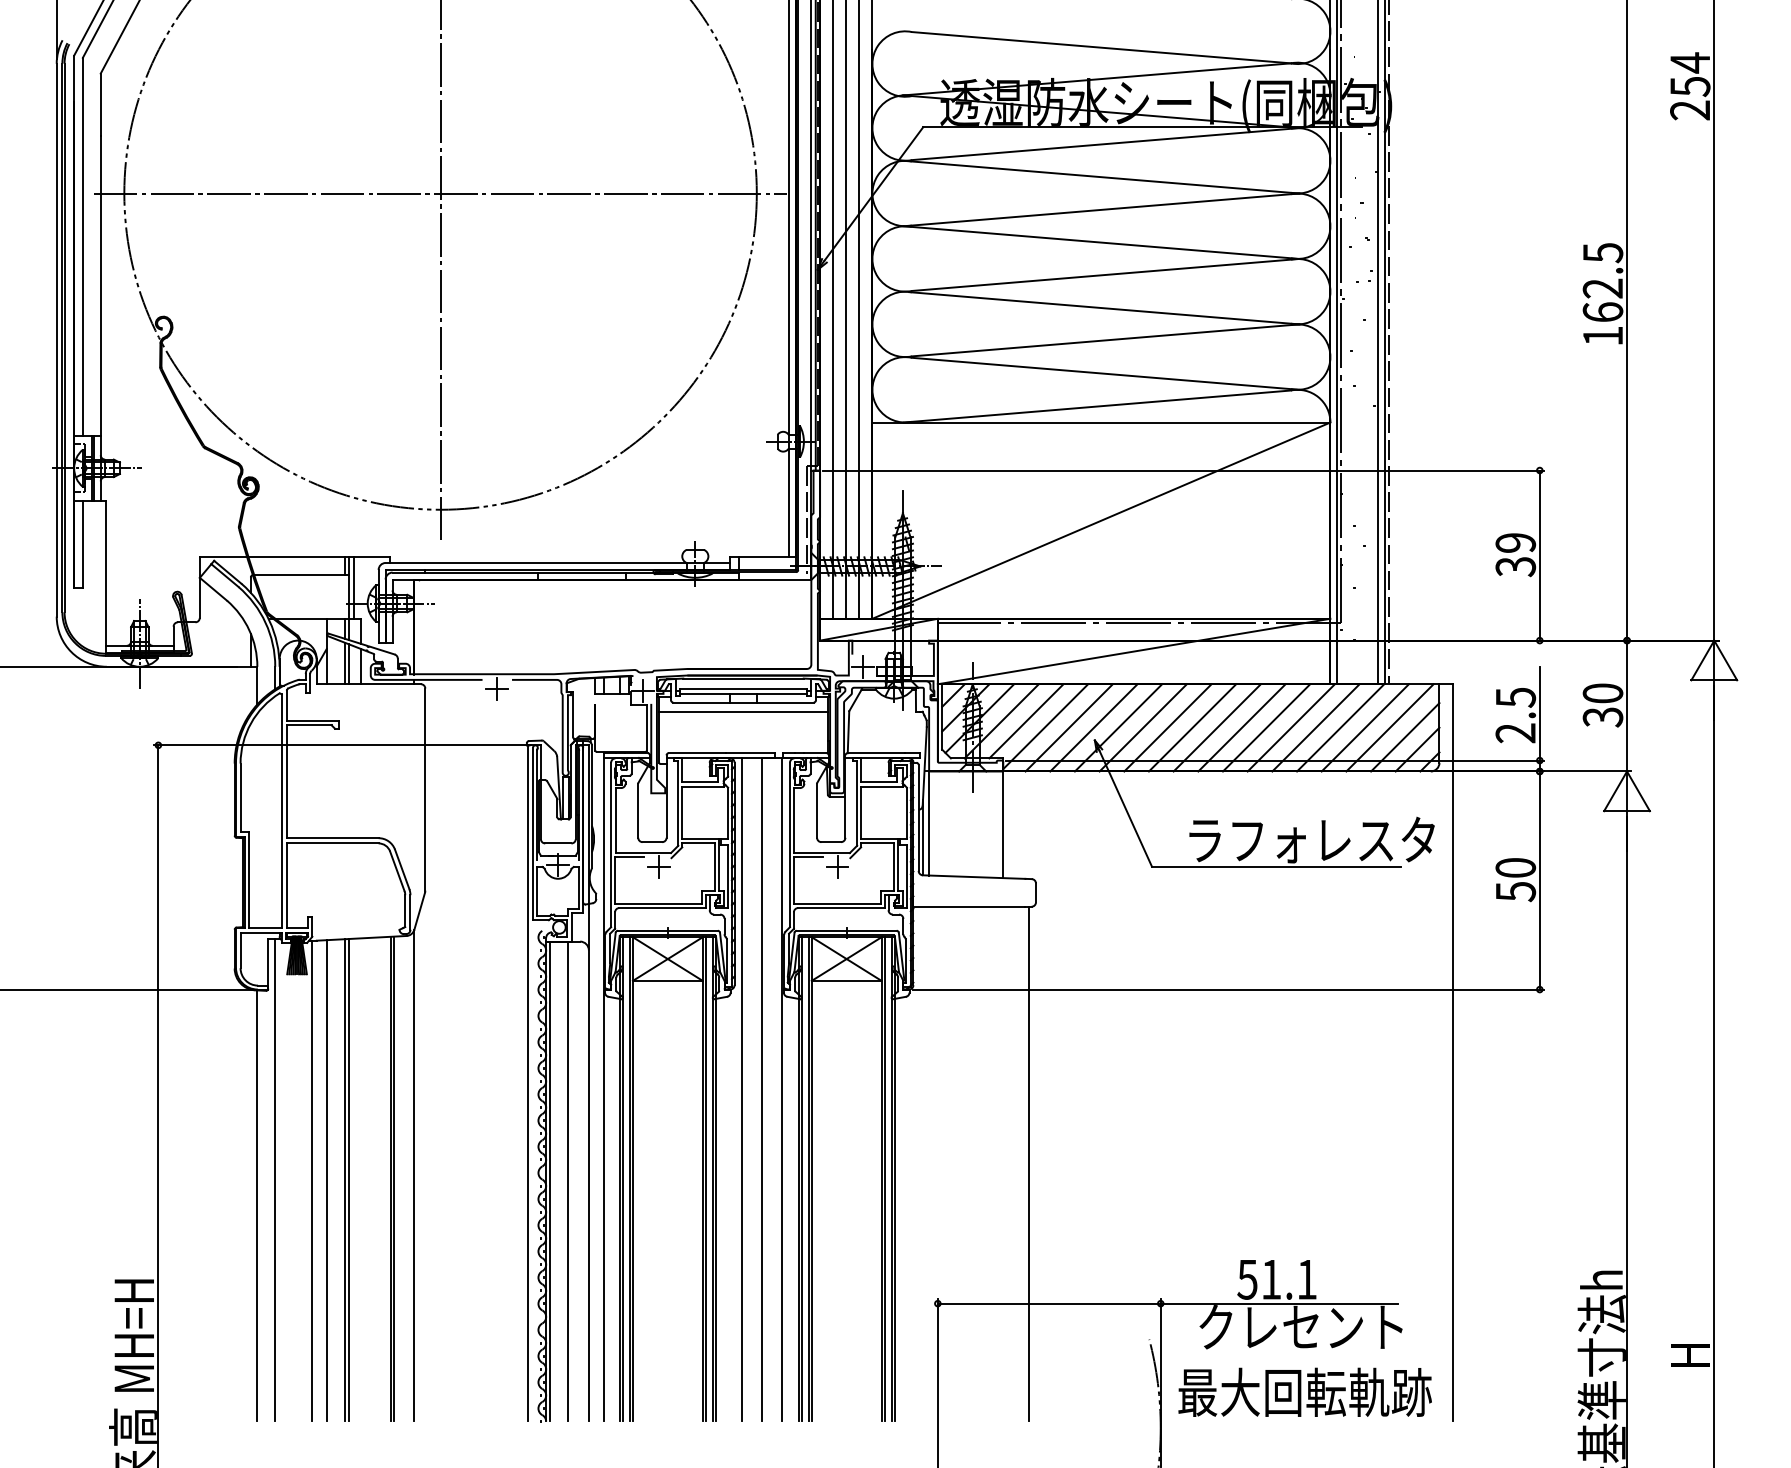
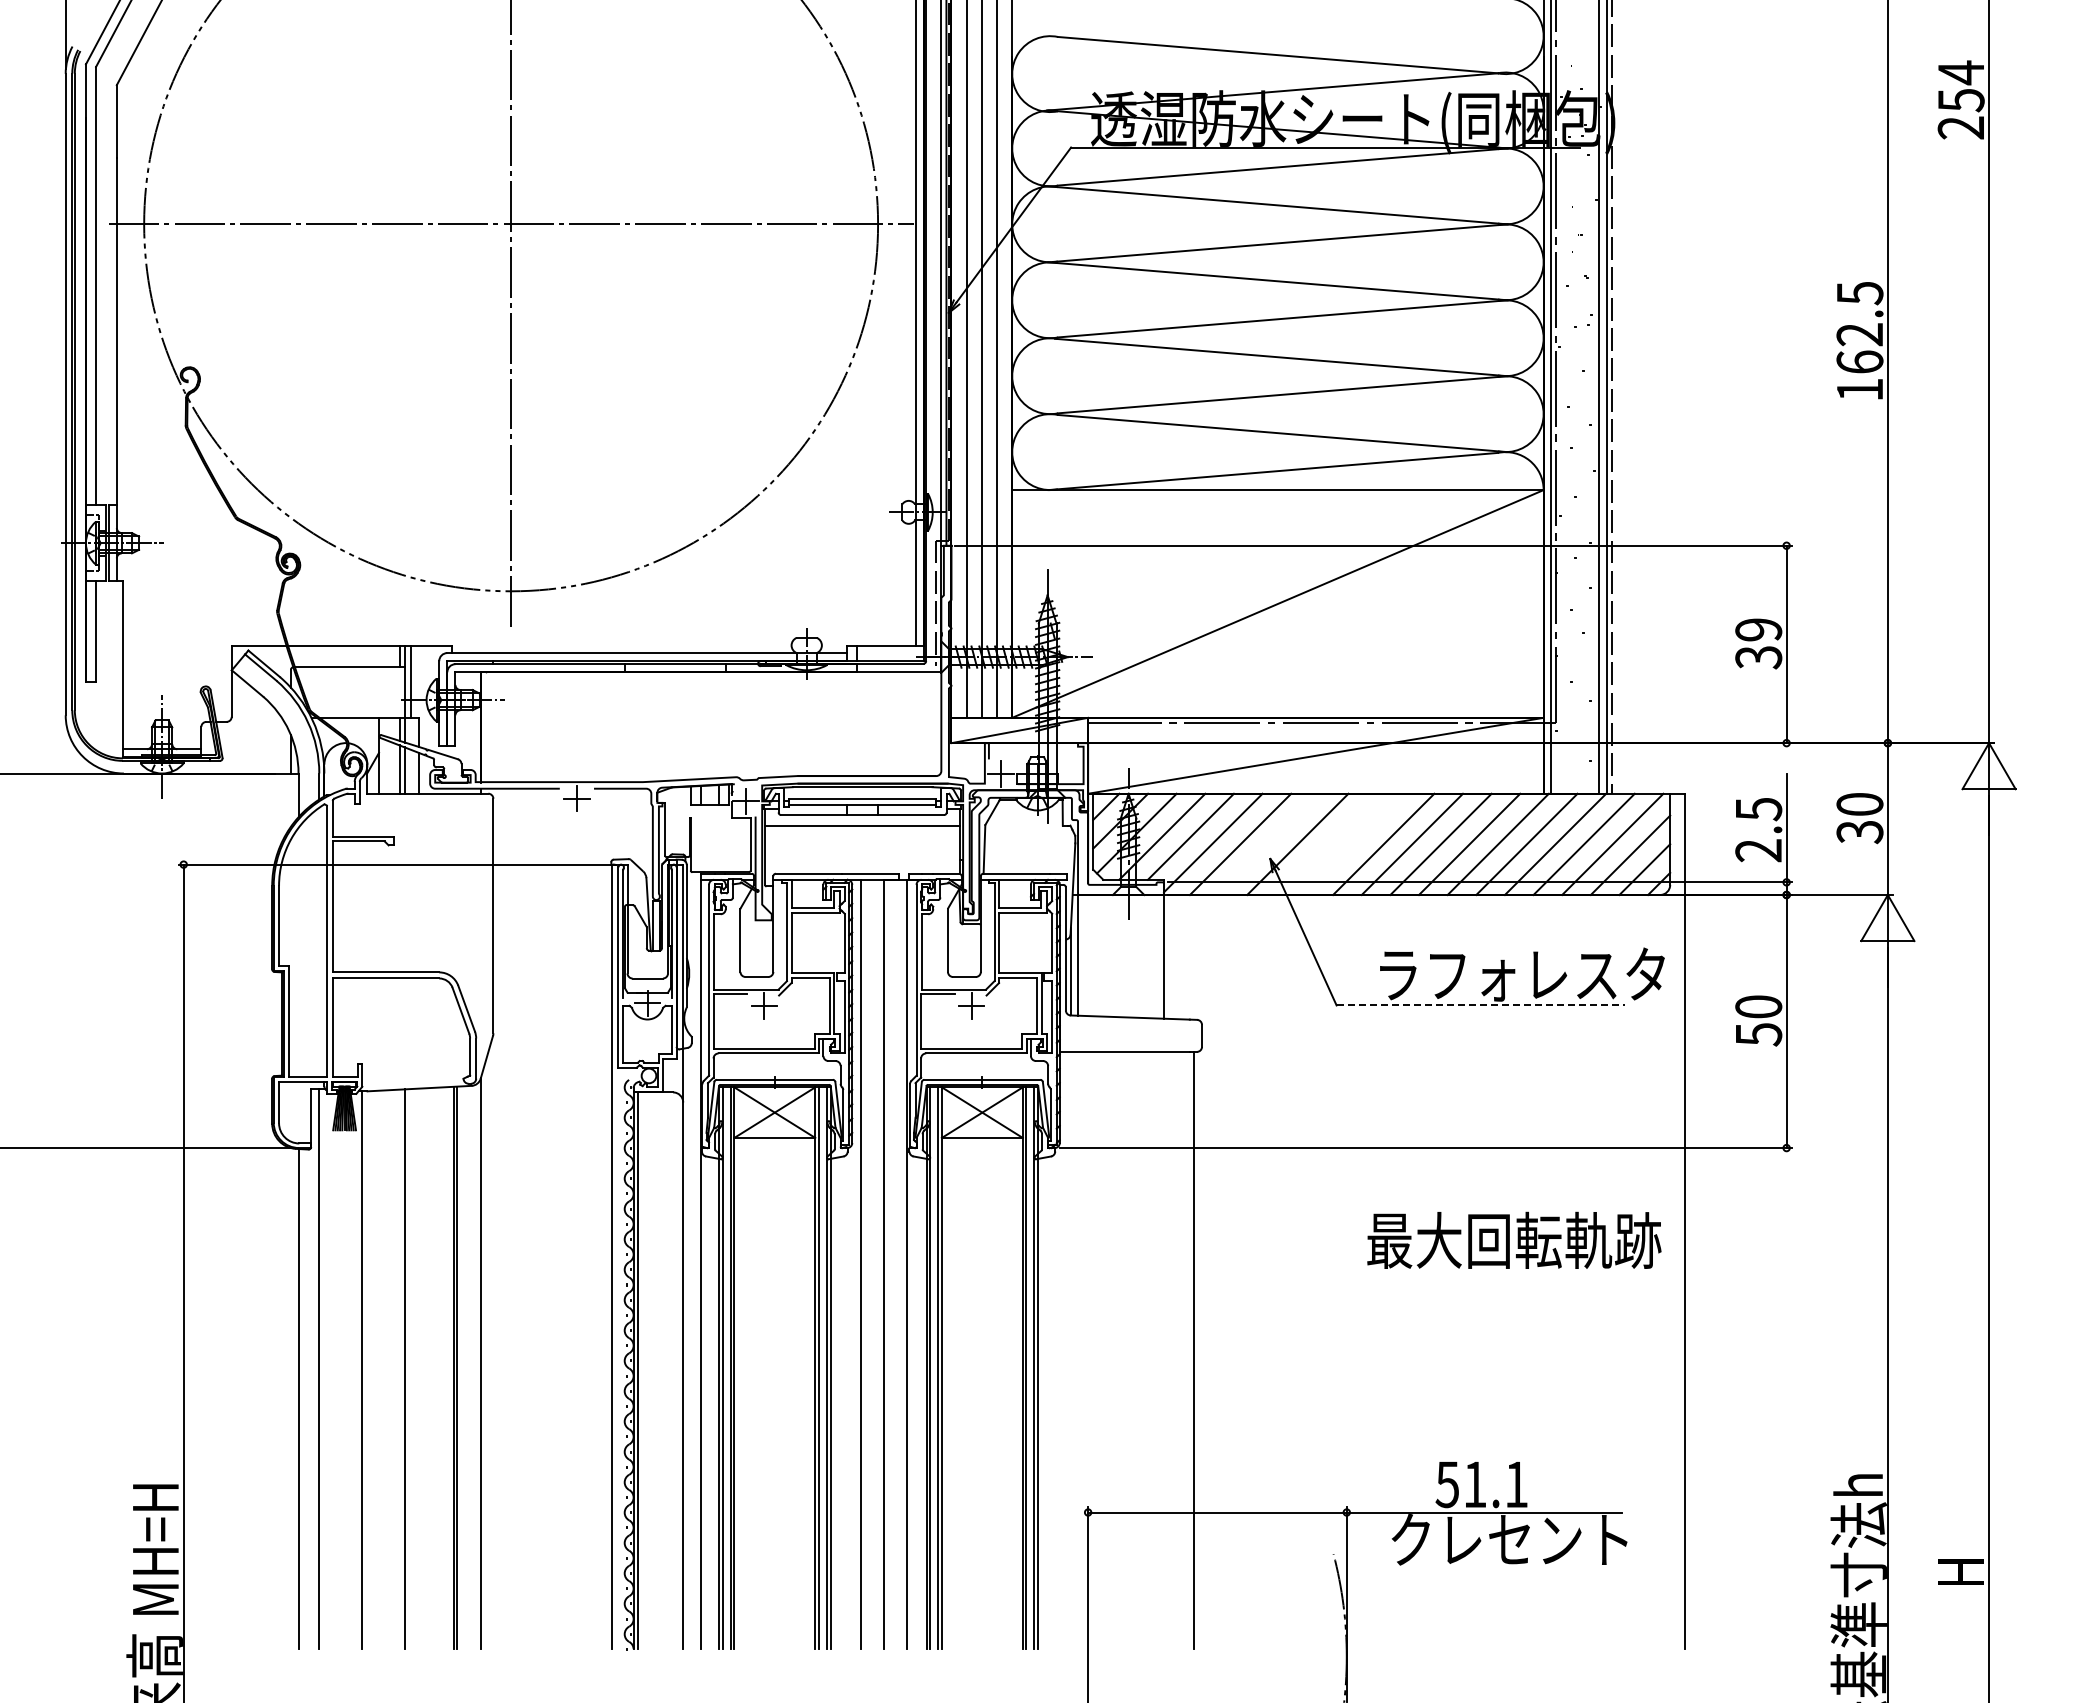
line: (1093, 727) -> (1268, 844), removed
line: (1143, 727) -> (1326, 844), removed
line: (1167, 727) -> (1354, 844), removed
line: (1276, 866) -> (1481, 1005), solid -> dashed
line: (327, 1180) -> (379, 1369), removed
line: (344, 1180) -> (399, 1369), removed
line: (567, 1181) -> (658, 1370), removed
text: (1305, 1391) -> (1514, 1239), moved

